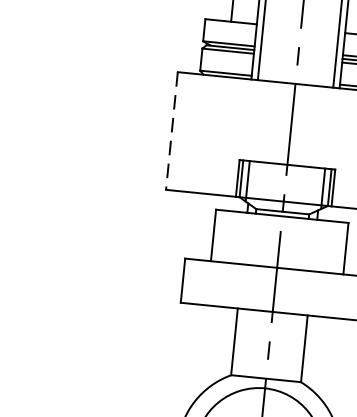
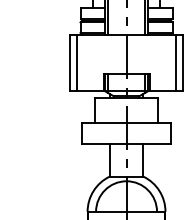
line: (170, 131) -> (69, 63), dashed -> solid
line: (185, 131) -> (76, 62), added

